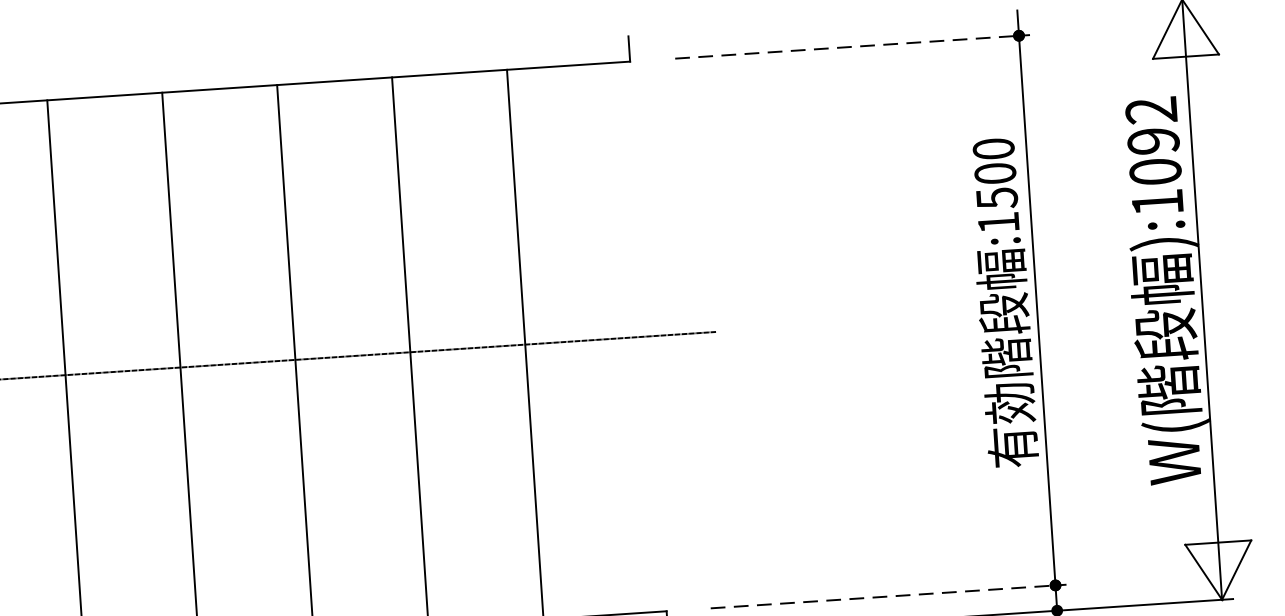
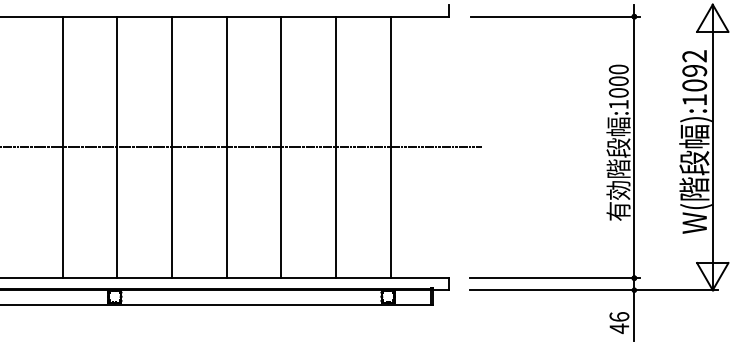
line: (853, 46) -> (555, 16), dashed -> solid
text: (996, 197) -> (618, 92), :1500 -> :1000
line: (887, 597) -> (554, 278), dashed -> solid

